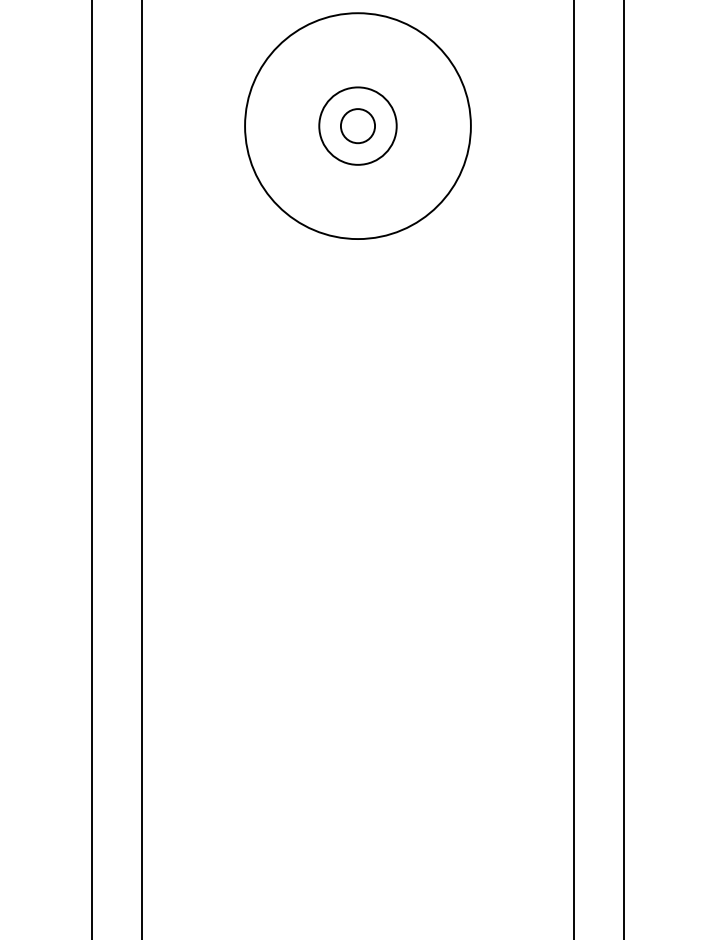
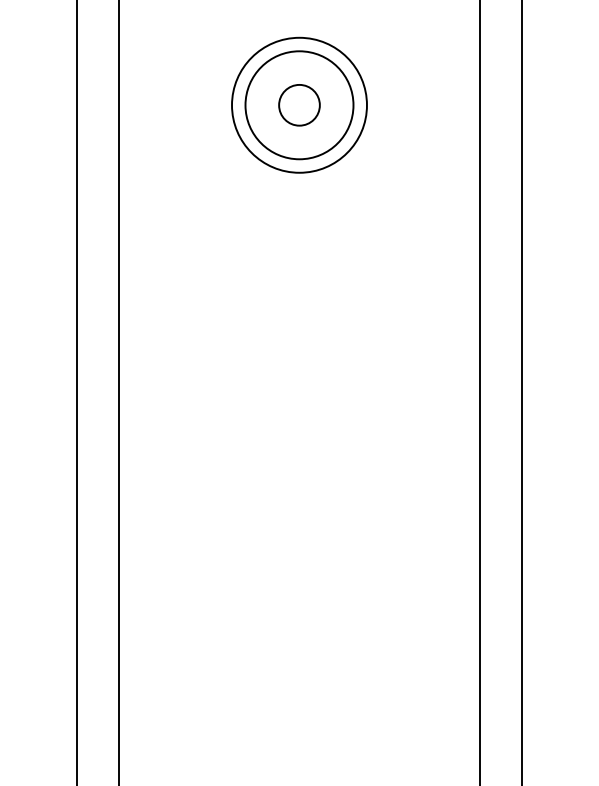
circle: (357, 125) -> (299, 104), size x0.71
circle: (357, 125) -> (299, 104), size x1.43
circle: (357, 125) -> (299, 104), size x1.67

